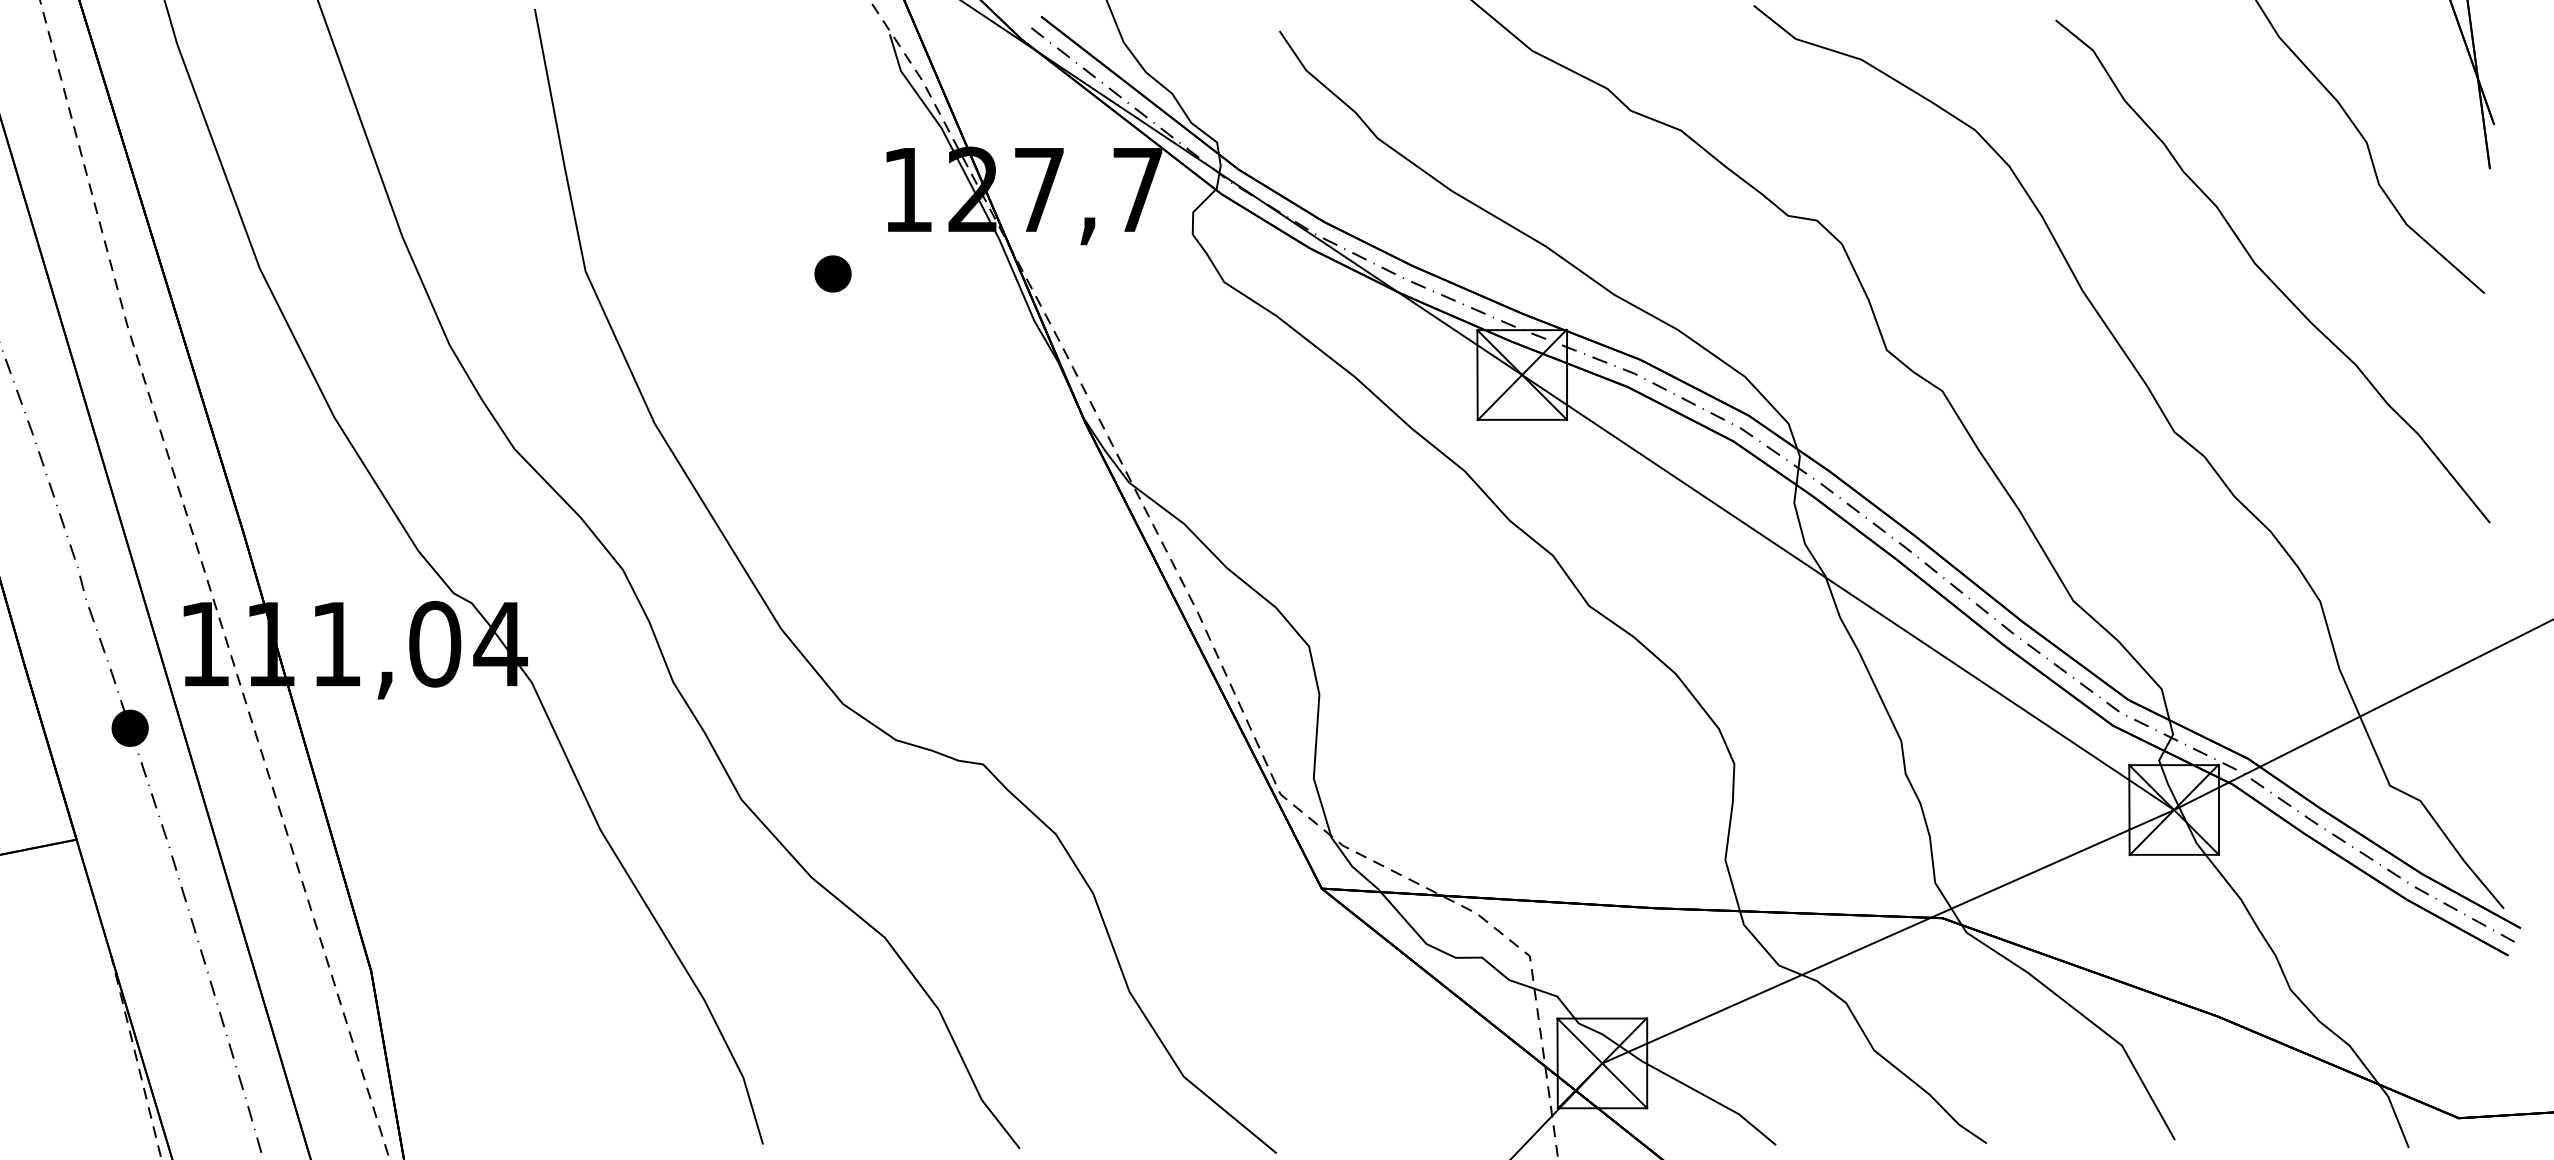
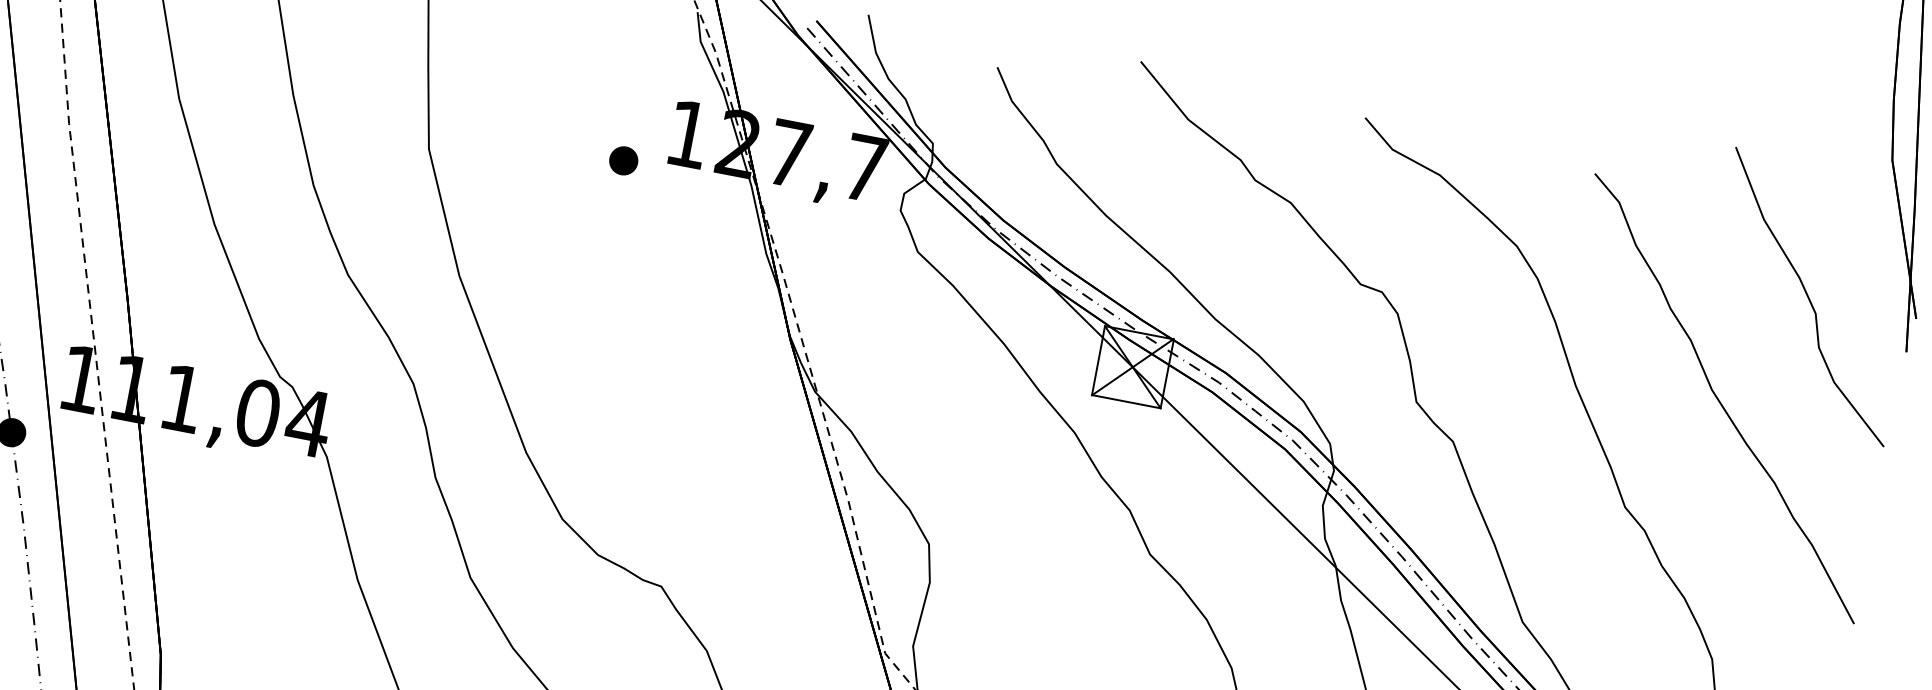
part: (832, 273) -> (623, 160), moved

